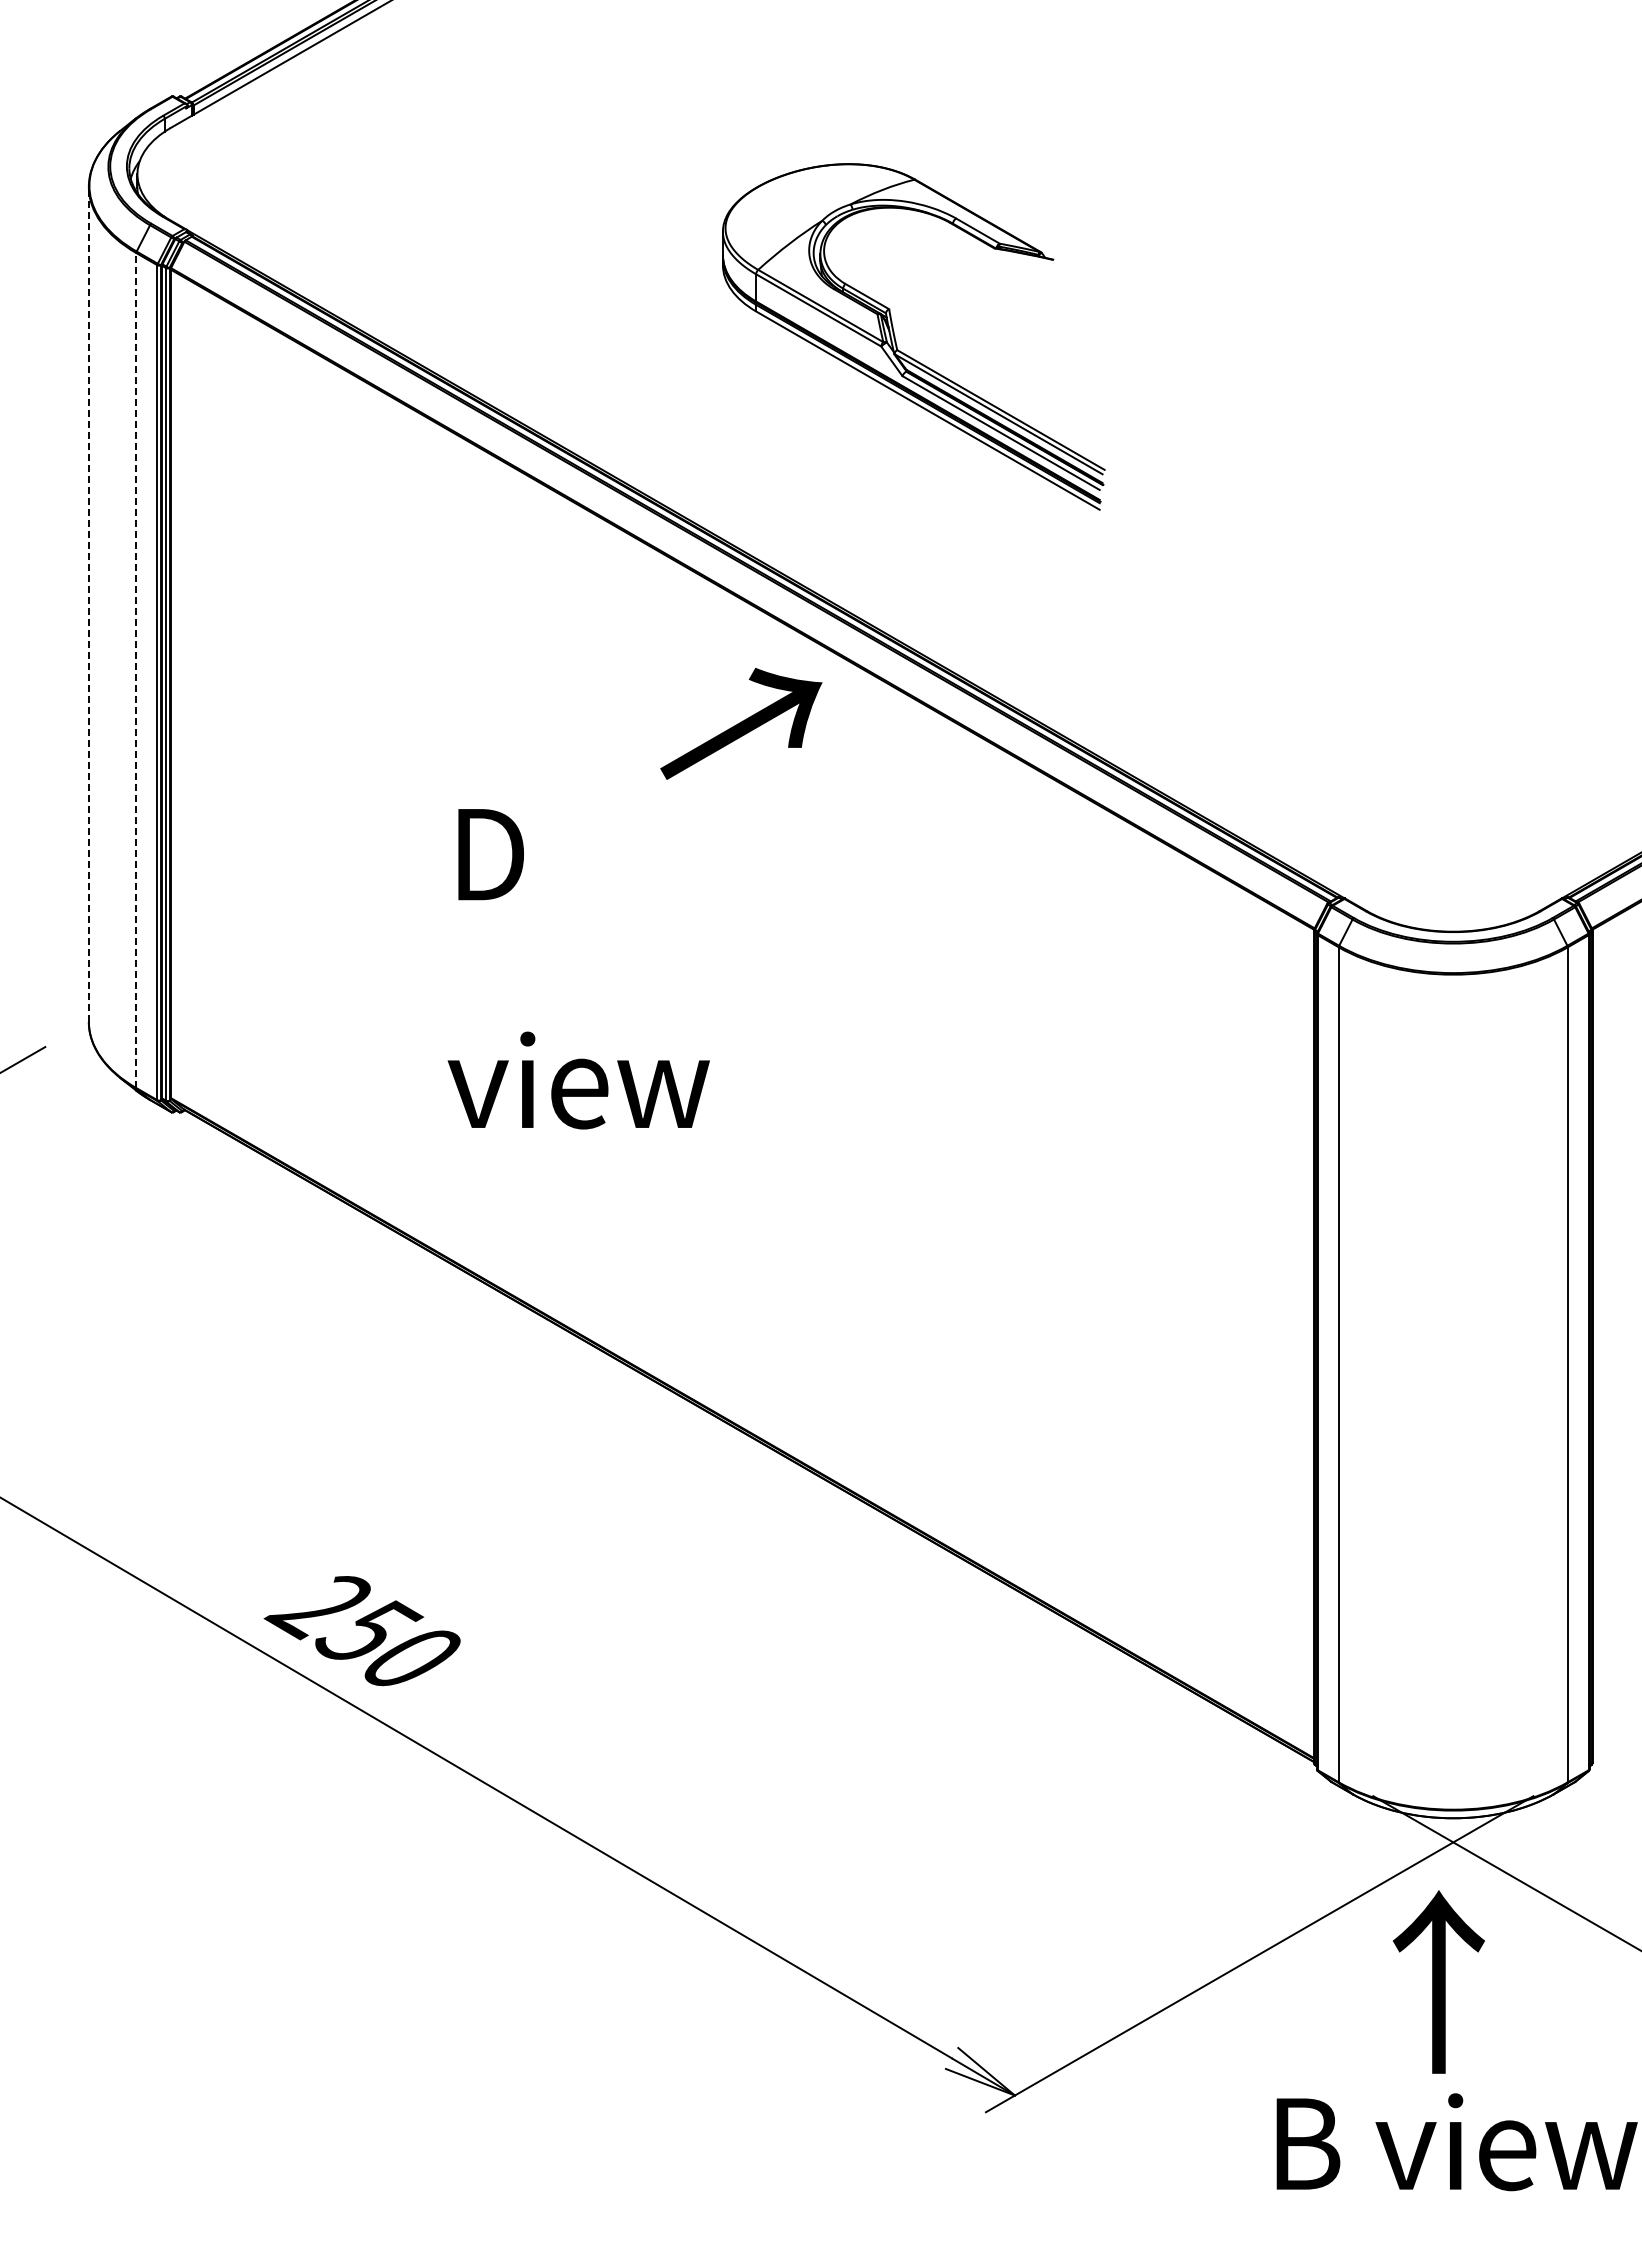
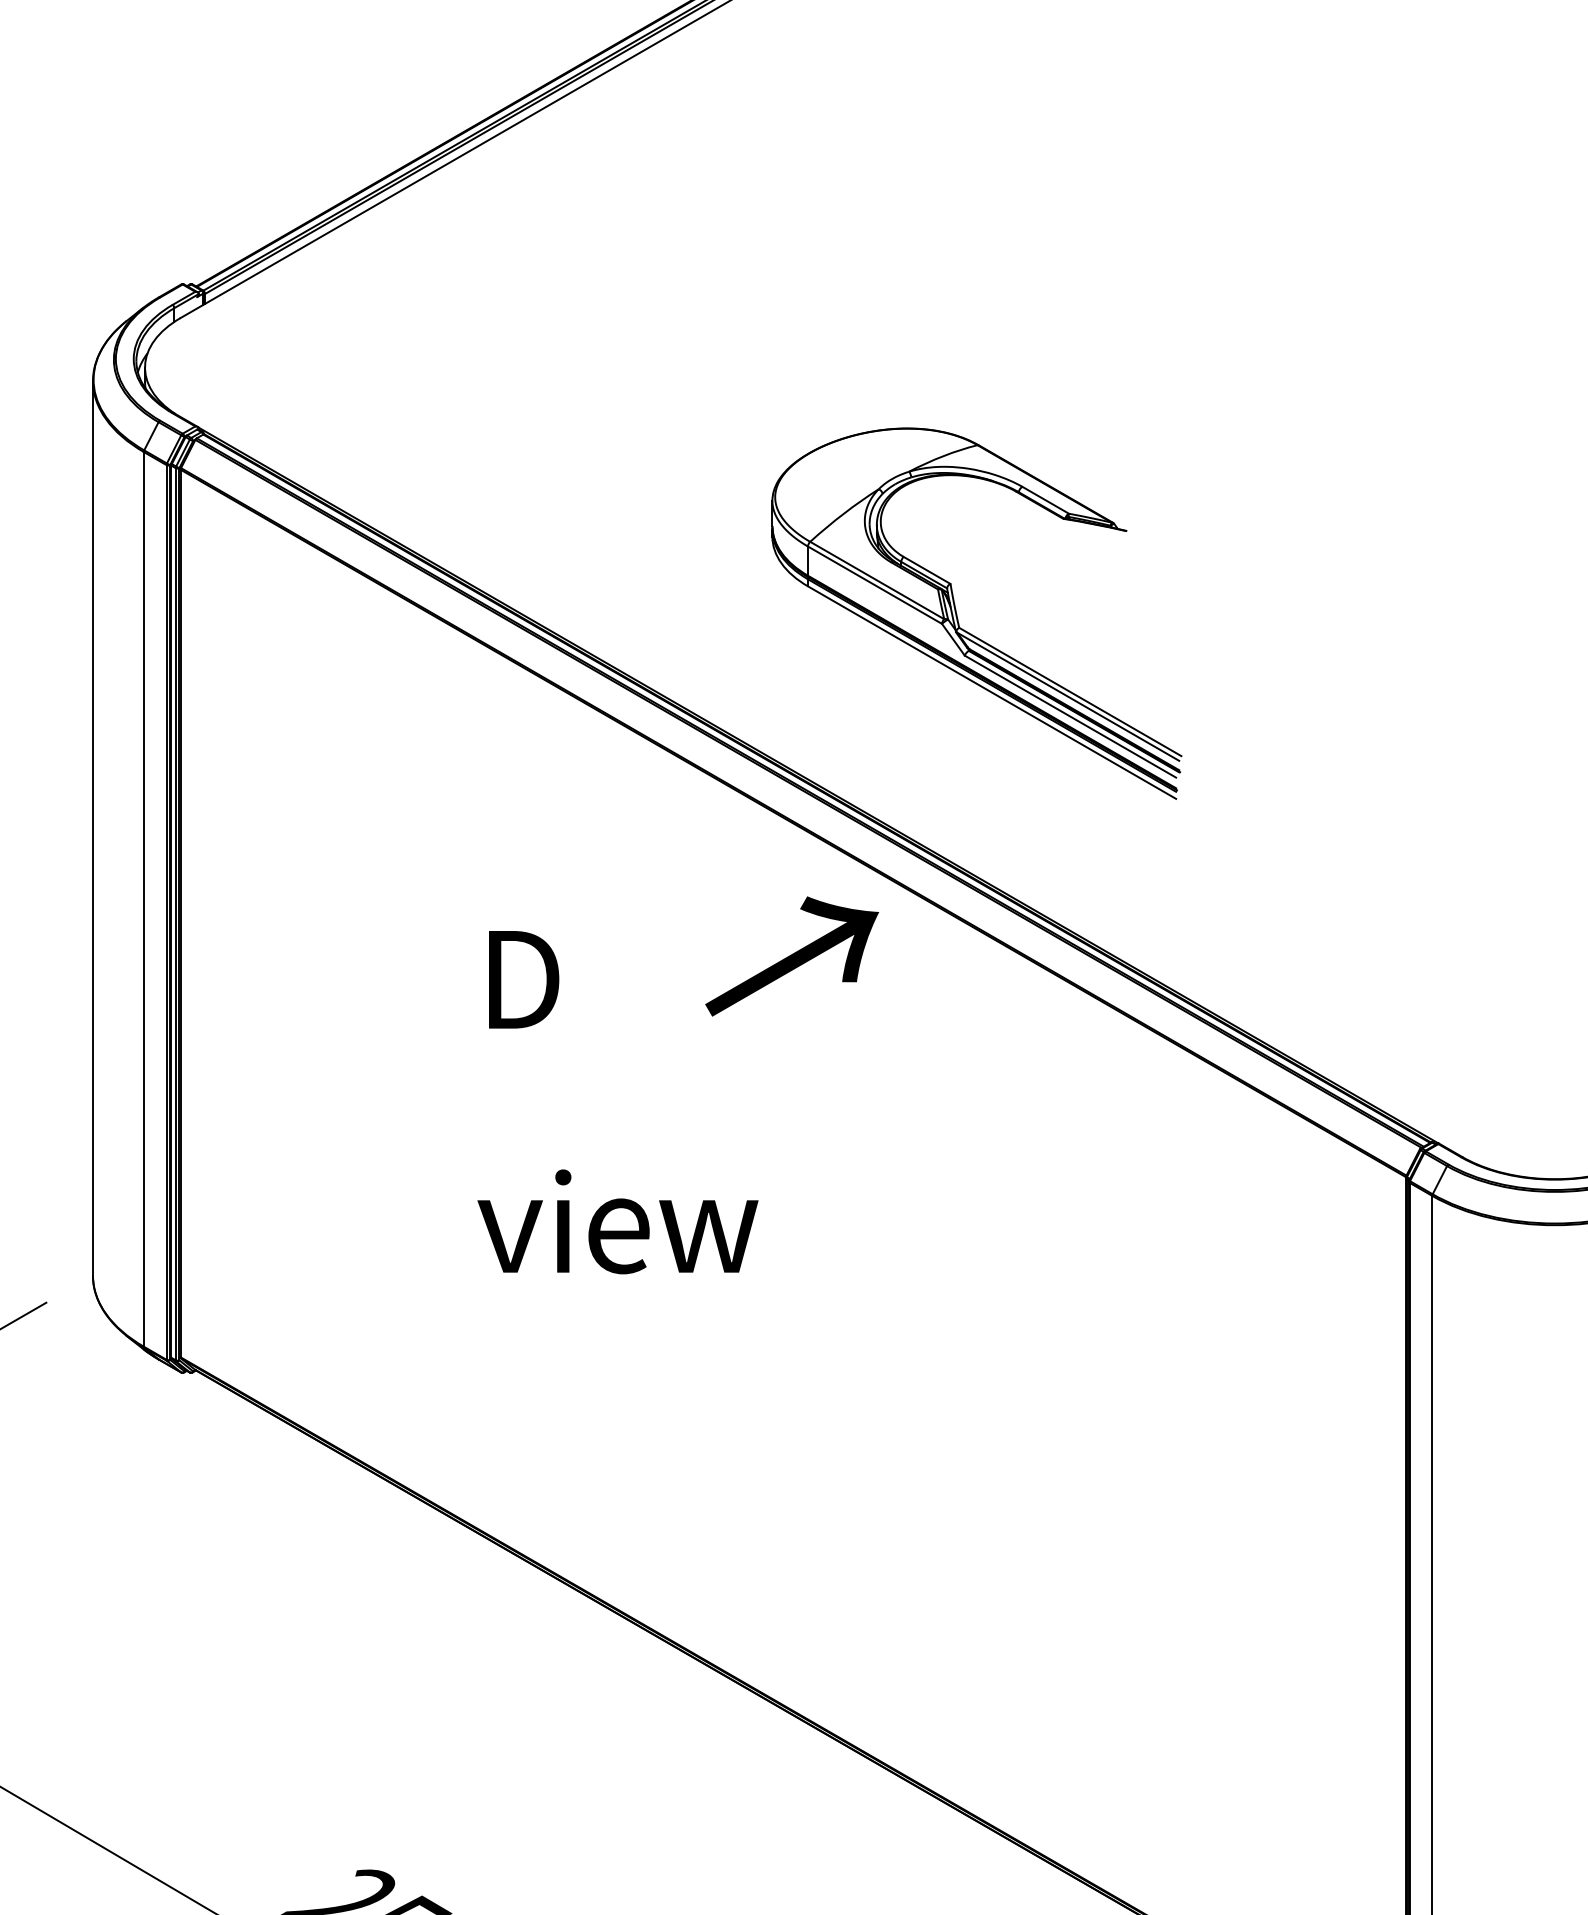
part: (896, 340) -> (958, 617), moved
line: (88, 603) -> (92, 827), dashed -> solid
line: (136, 670) -> (144, 899), dashed -> solid
text: (578, 969) -> (617, 1102), moved

